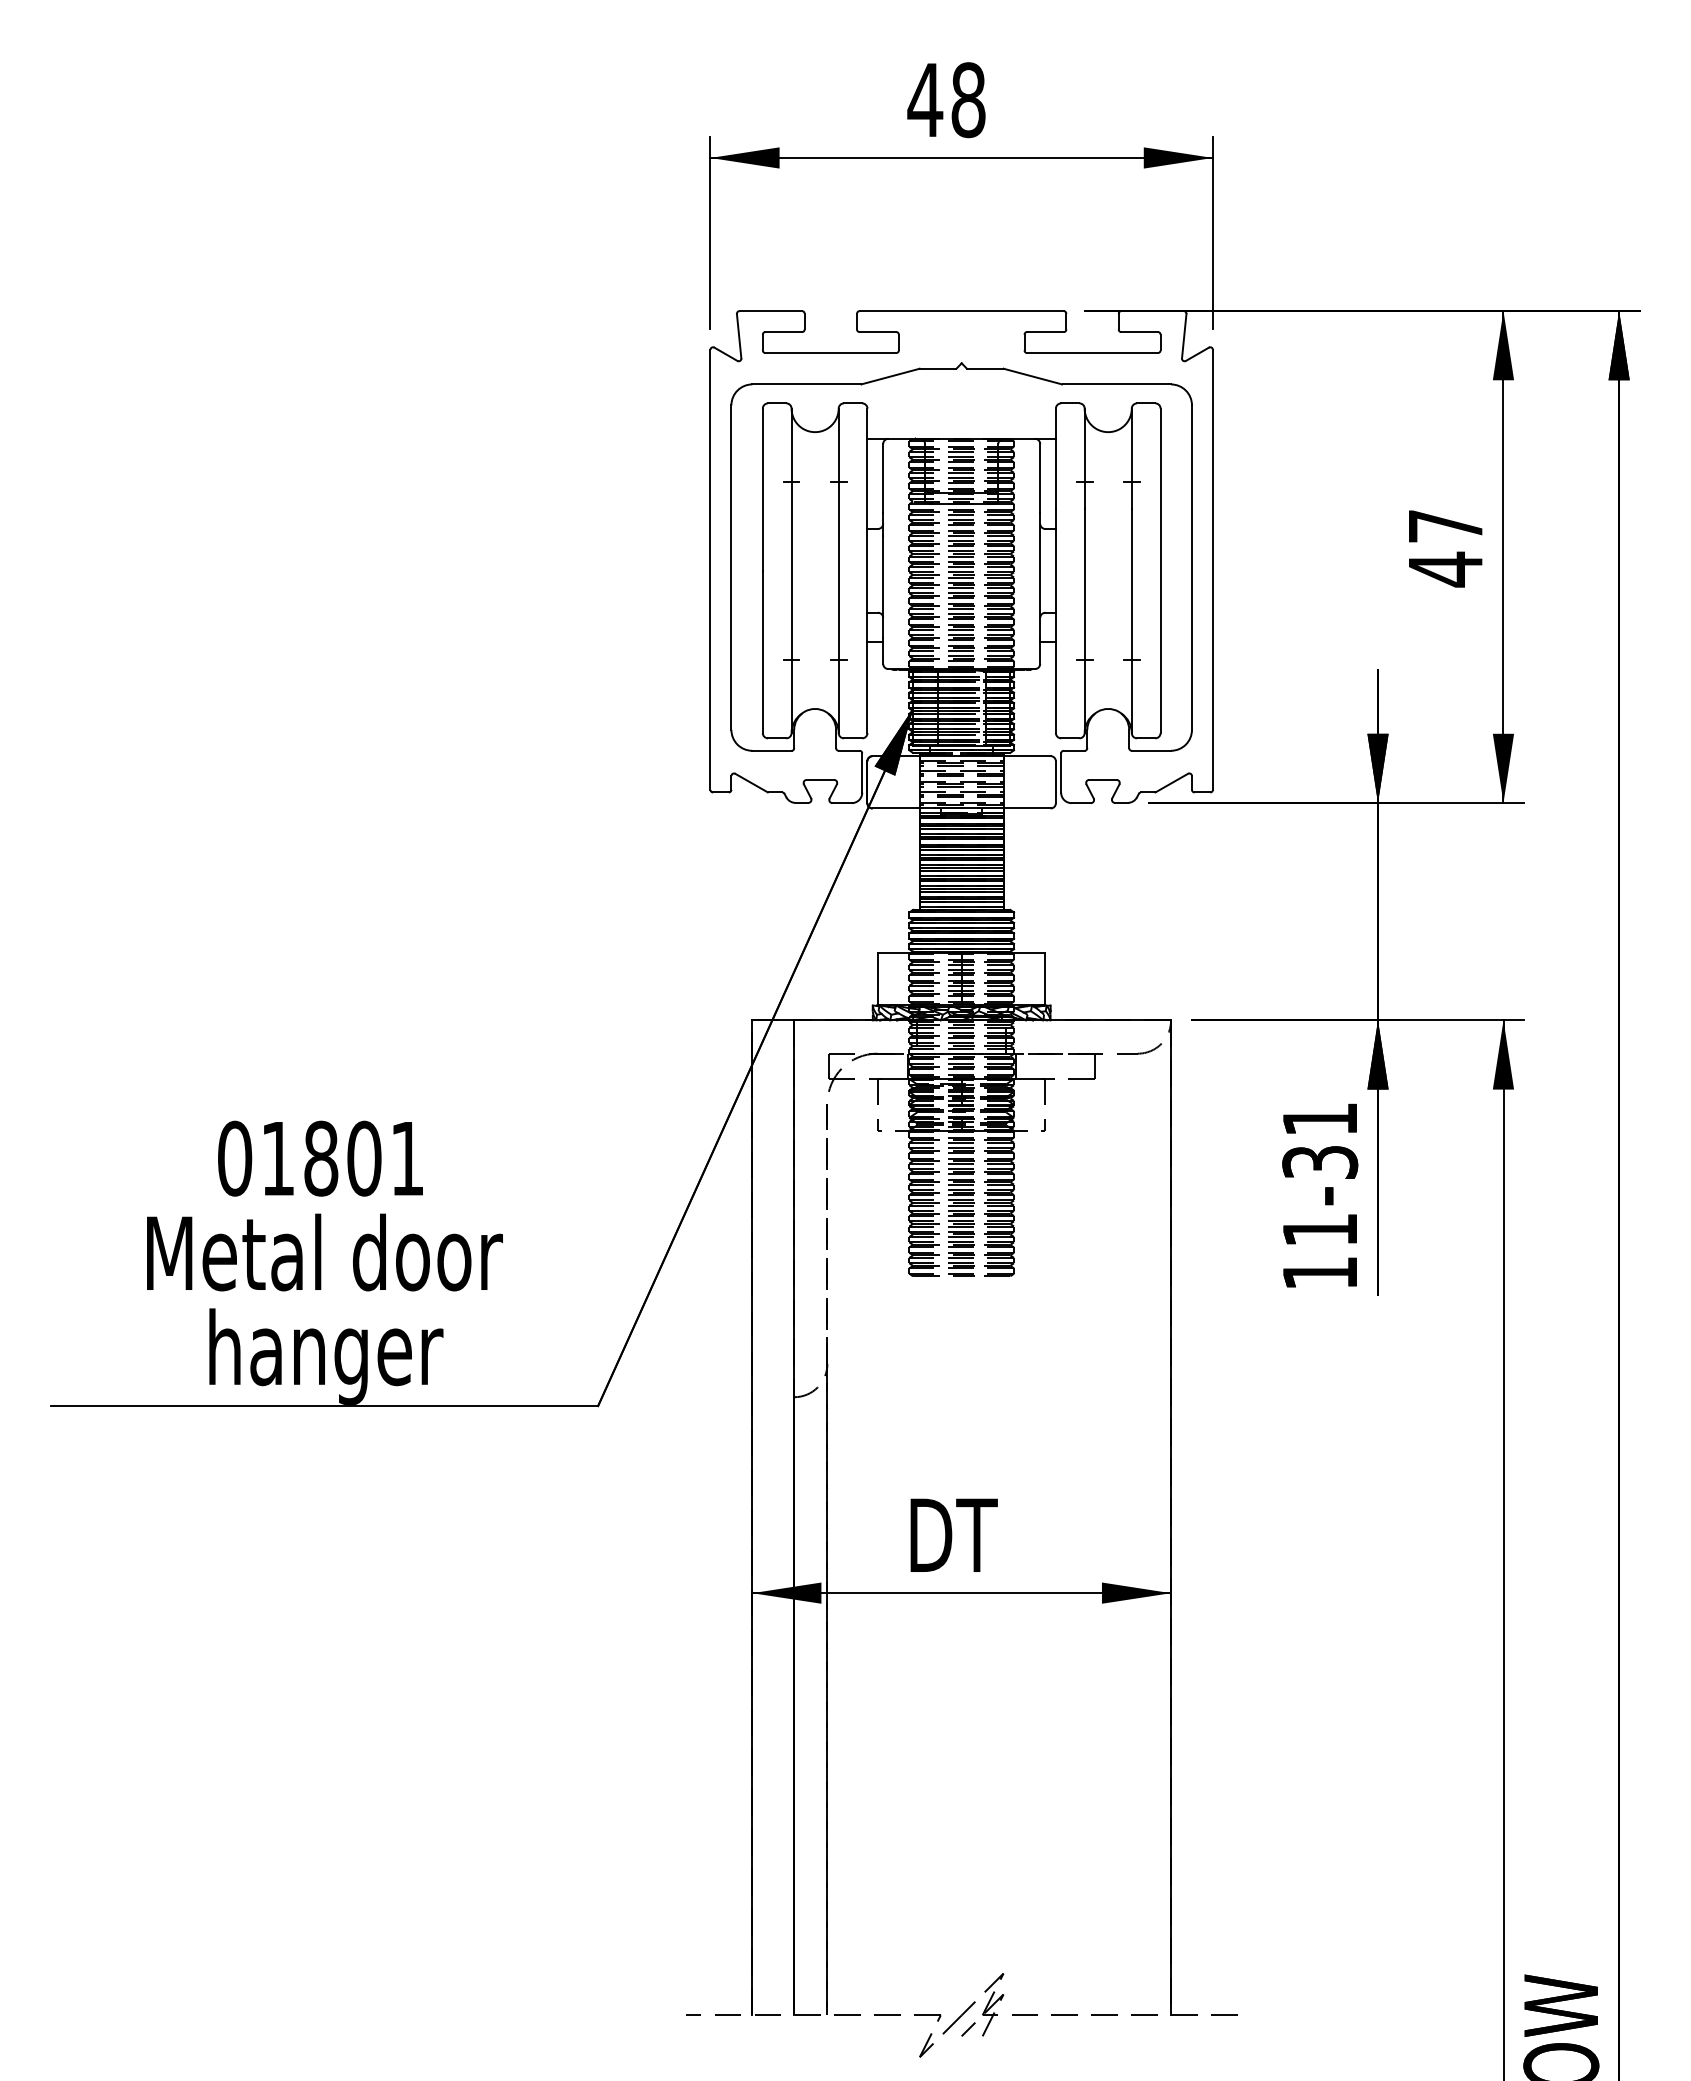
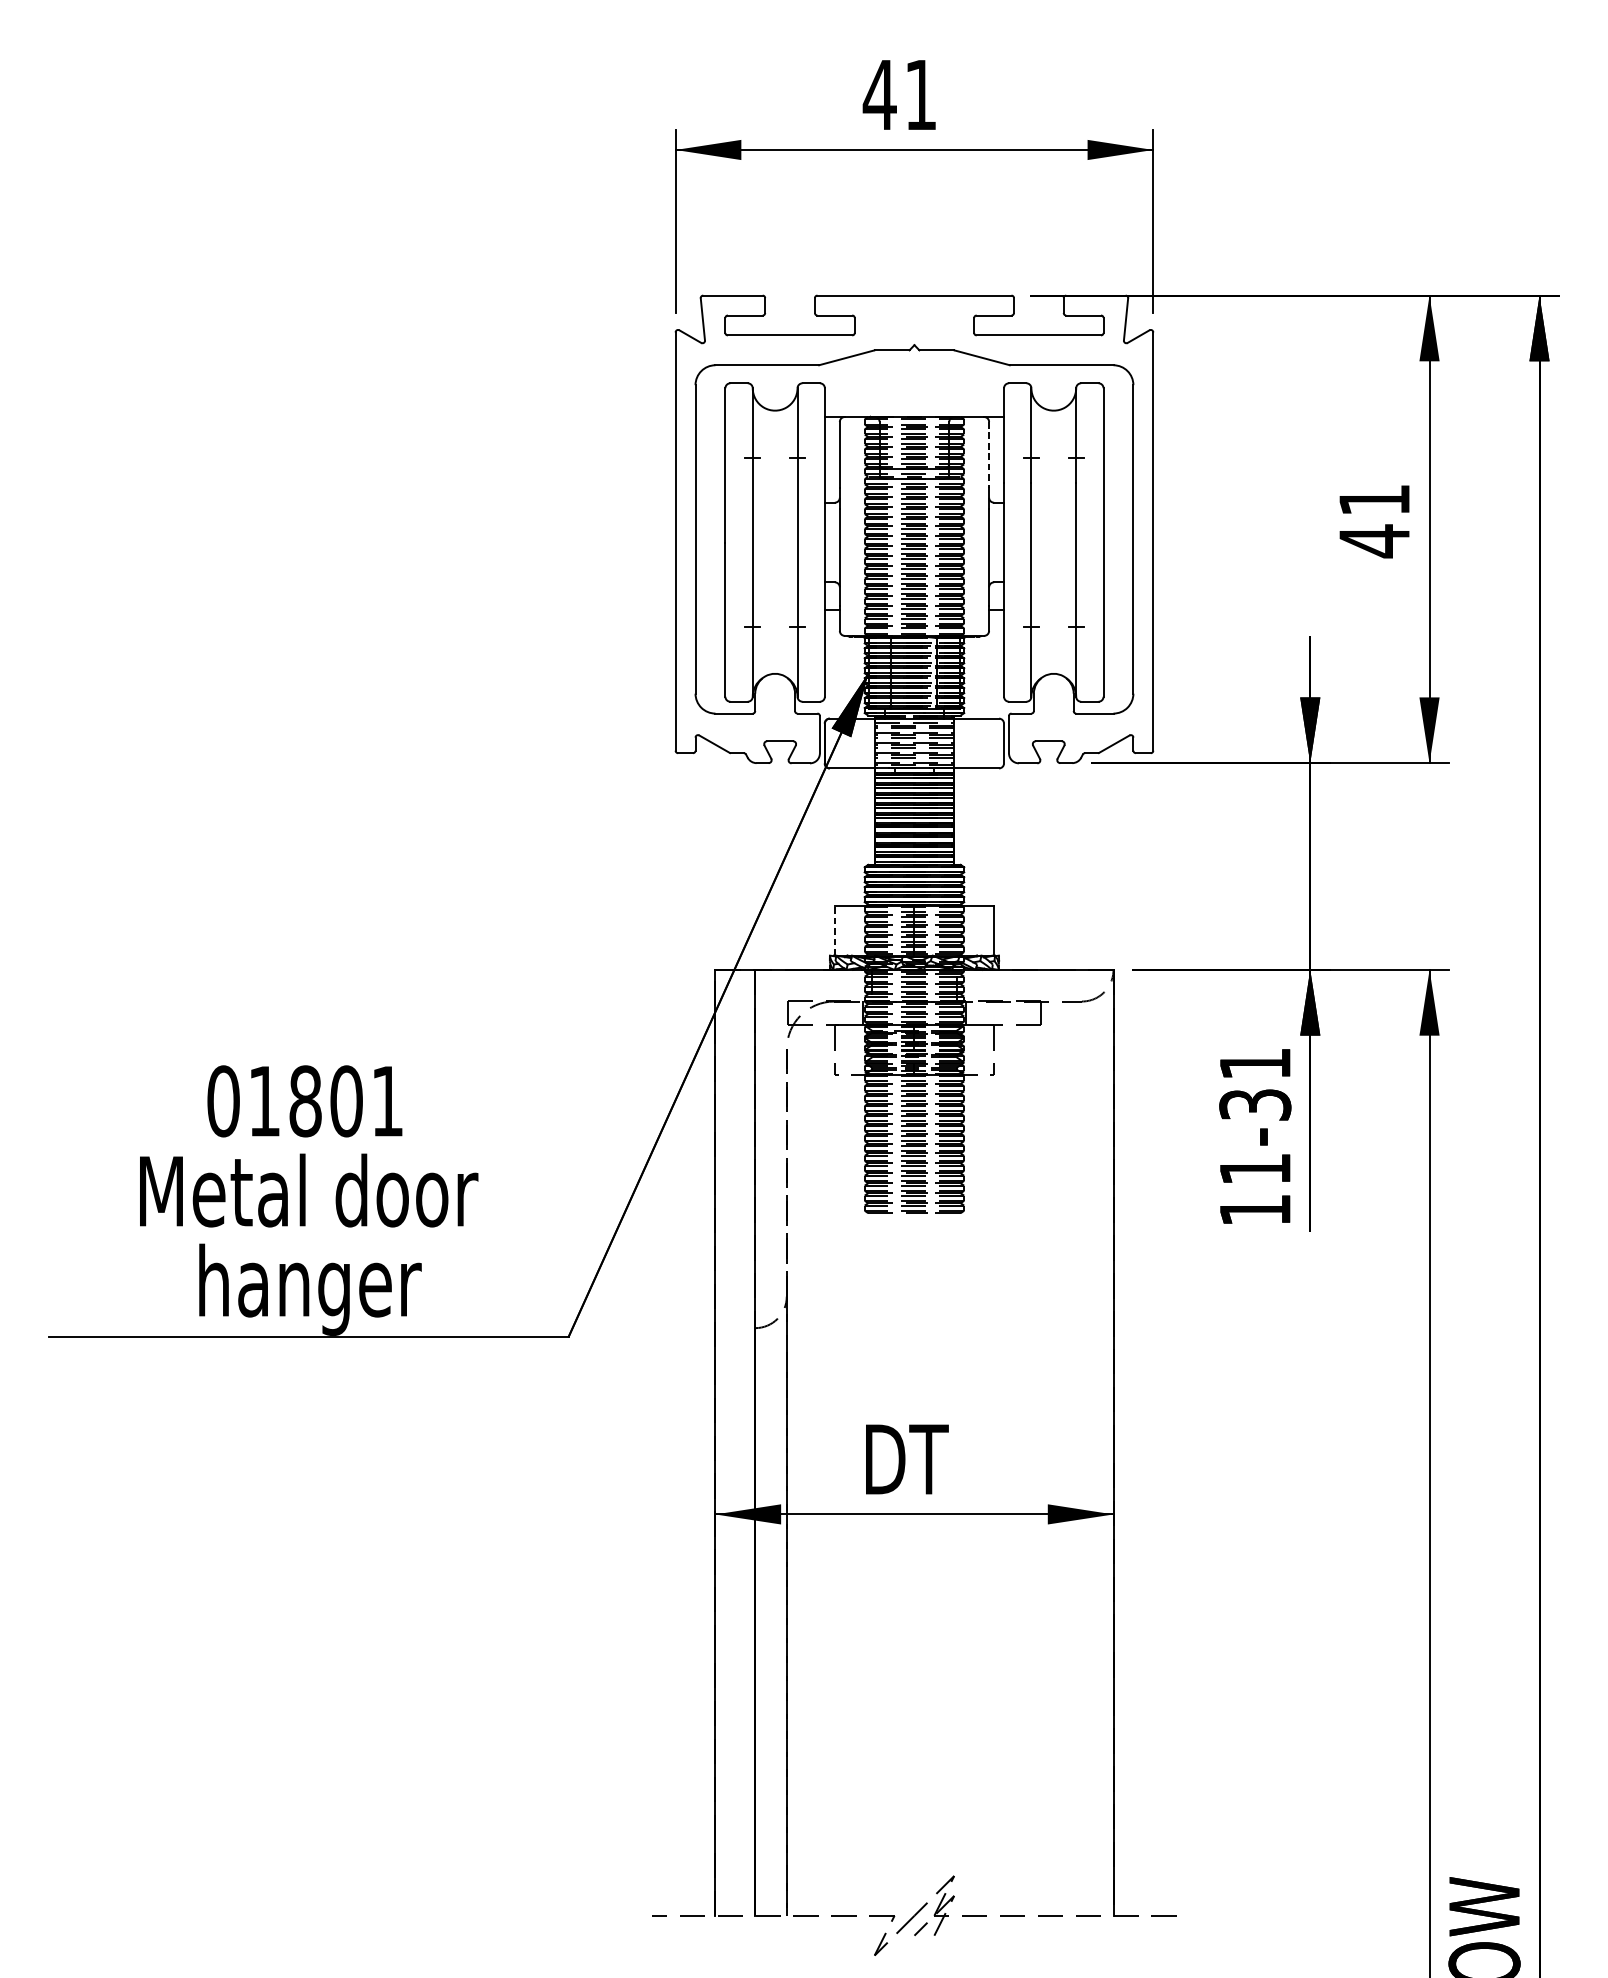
text: (968, 100) -> (920, 95), 48 -> 41
line: (1040, 478) -> (989, 454), solid -> dashed
text: (1445, 526) -> (1374, 500), 47 -> 41
line: (877, 978) -> (834, 930), solid -> dashed

